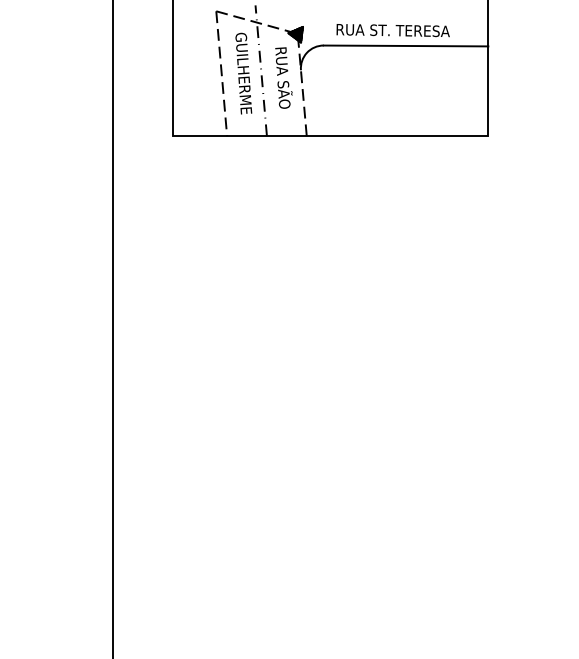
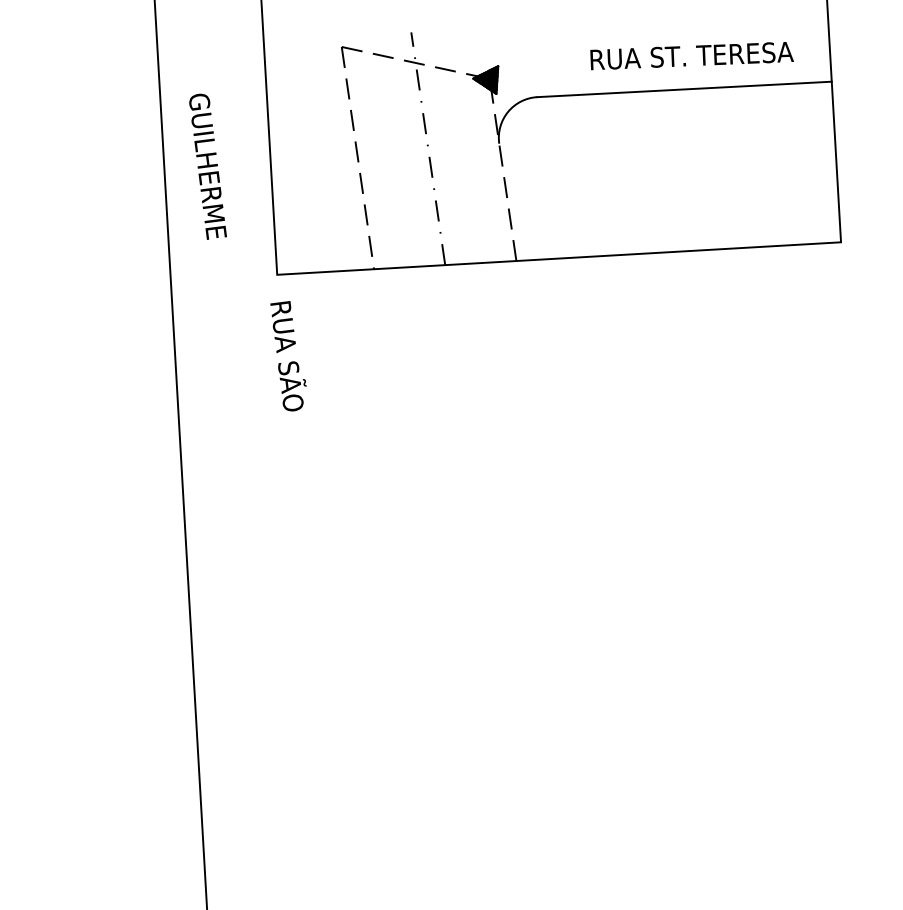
text: (392, 30) -> (690, 55), moved
text: (243, 73) -> (207, 166), moved
text: (283, 77) -> (288, 355), moved

